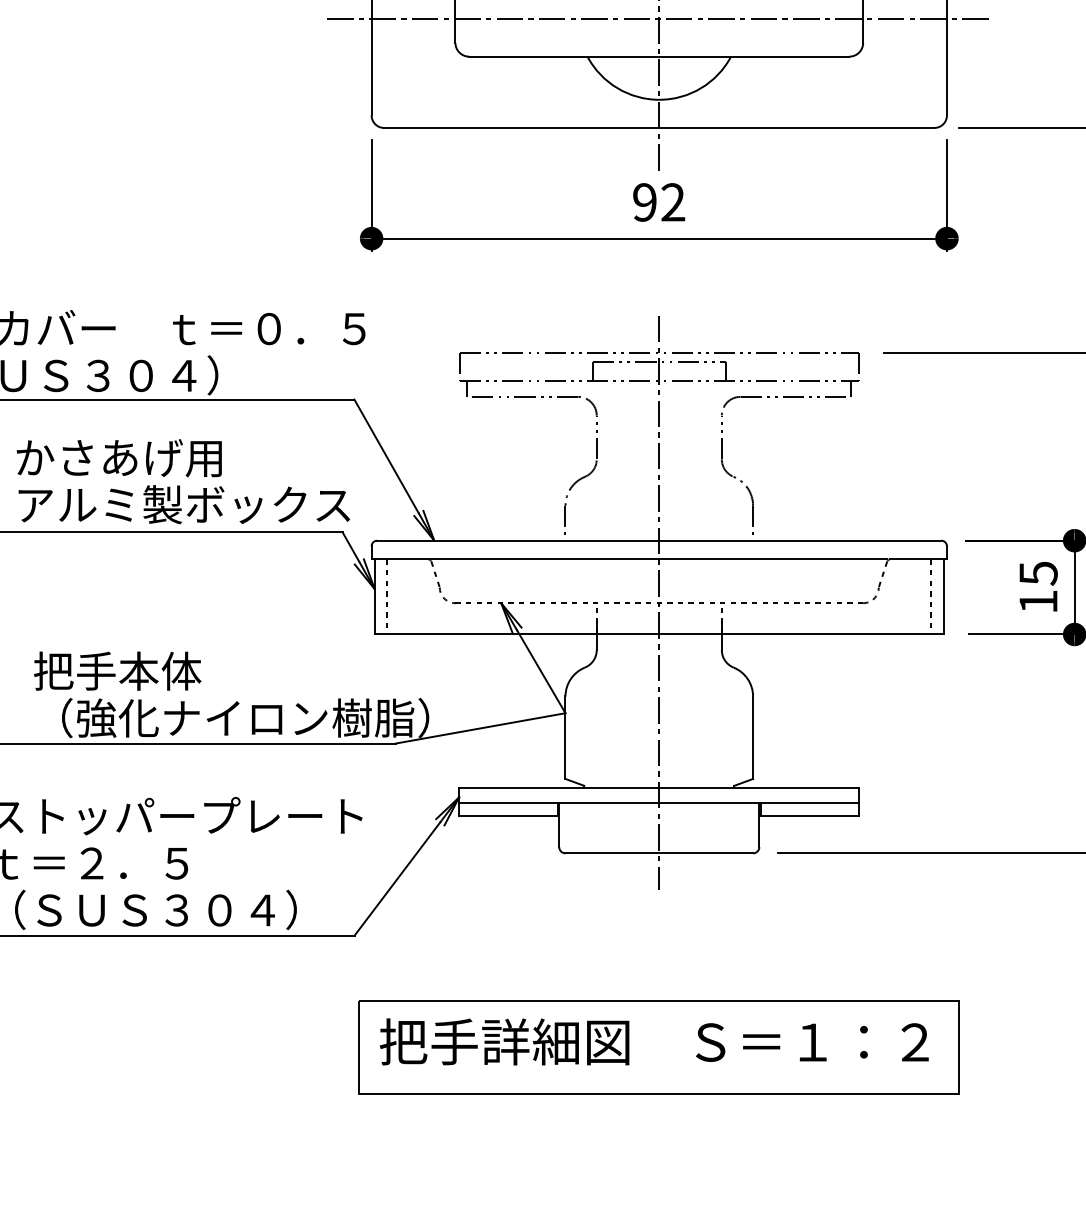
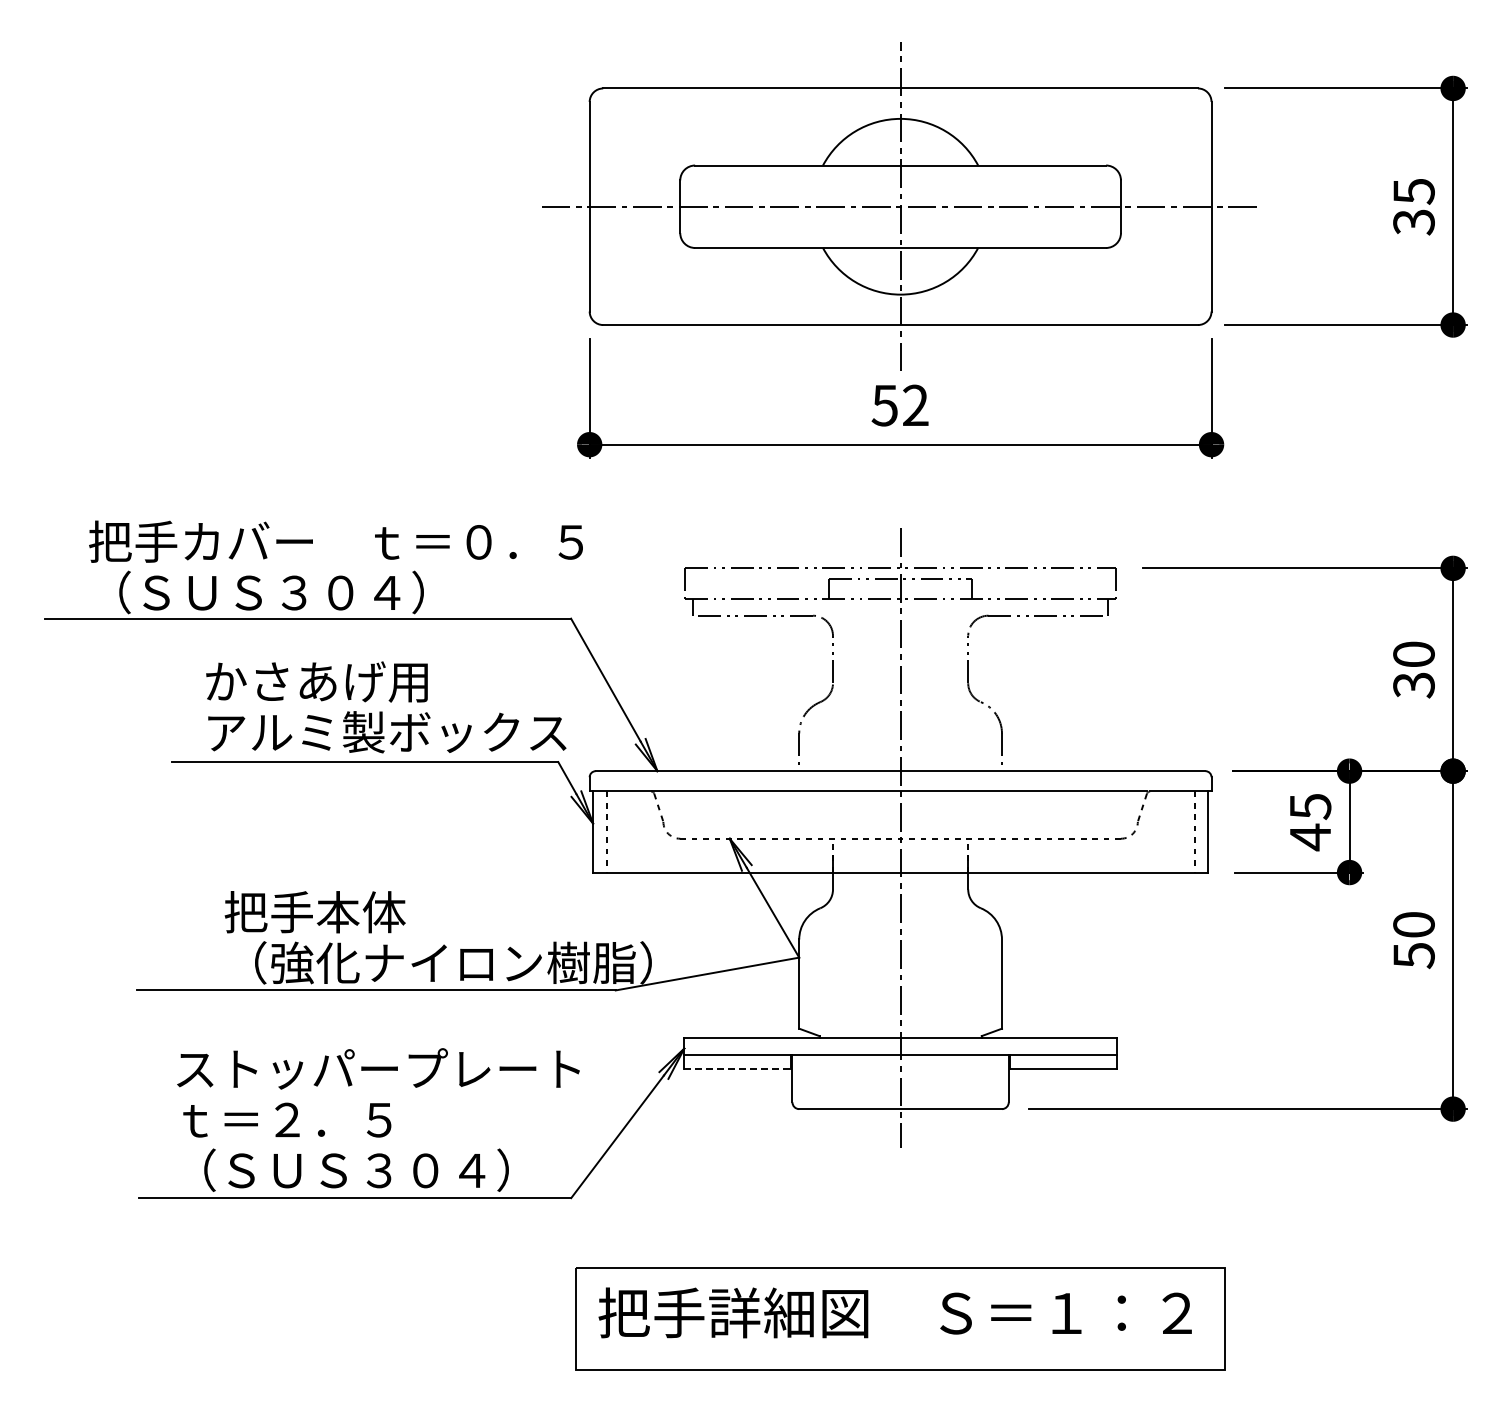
text: (644, 202) -> (884, 405), 92 -> 52
text: (1038, 602) -> (1310, 837), 15 -> 45
line: (509, 815) -> (738, 1068), solid -> dashed

